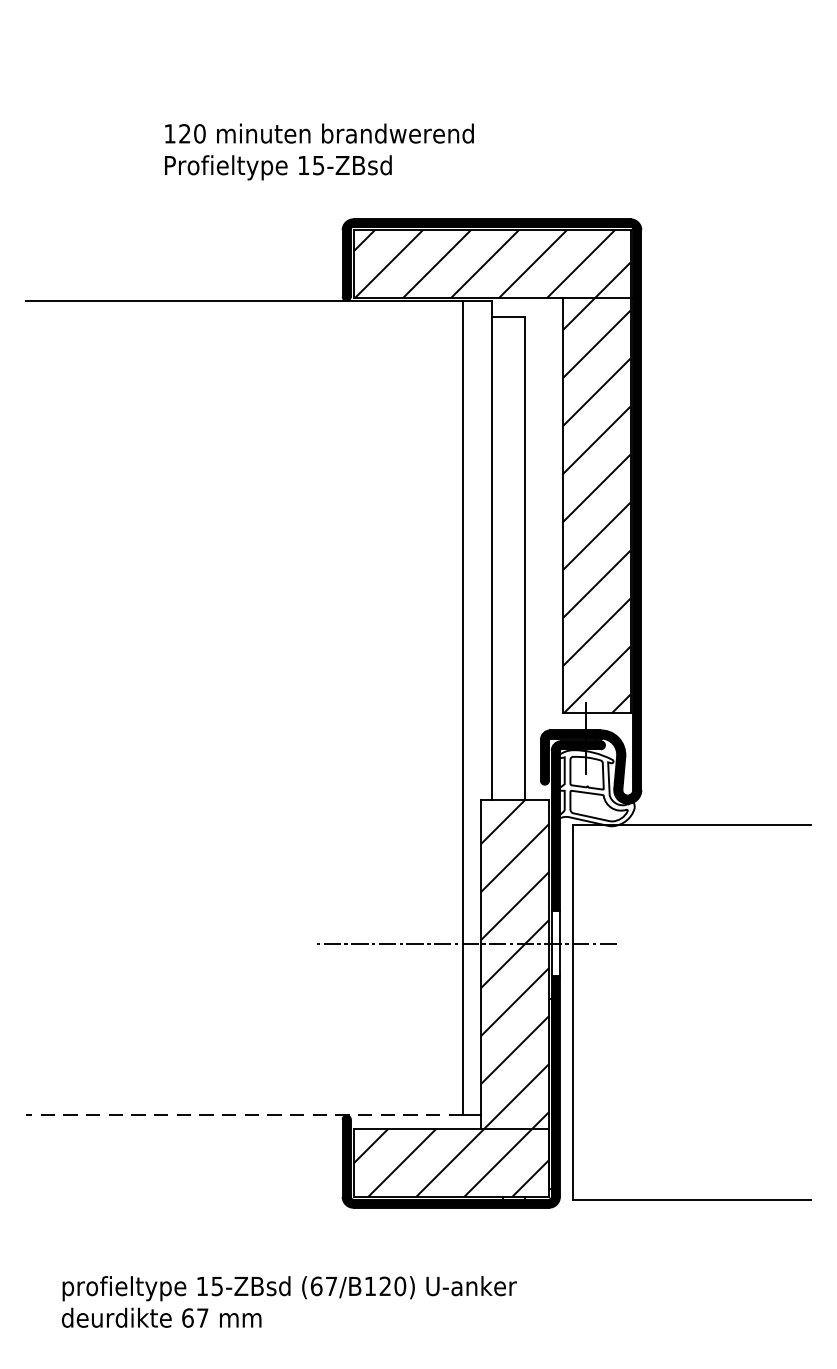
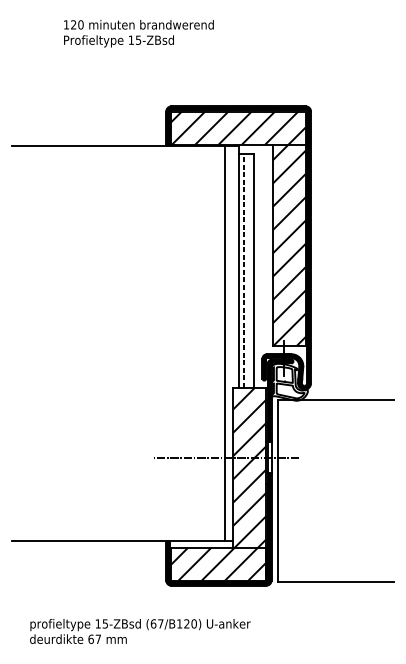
text: (318, 151) -> (138, 33), moved
line: (501, 557) -> (243, 270), added
line: (244, 1116) -> (118, 541), dashed -> solid

